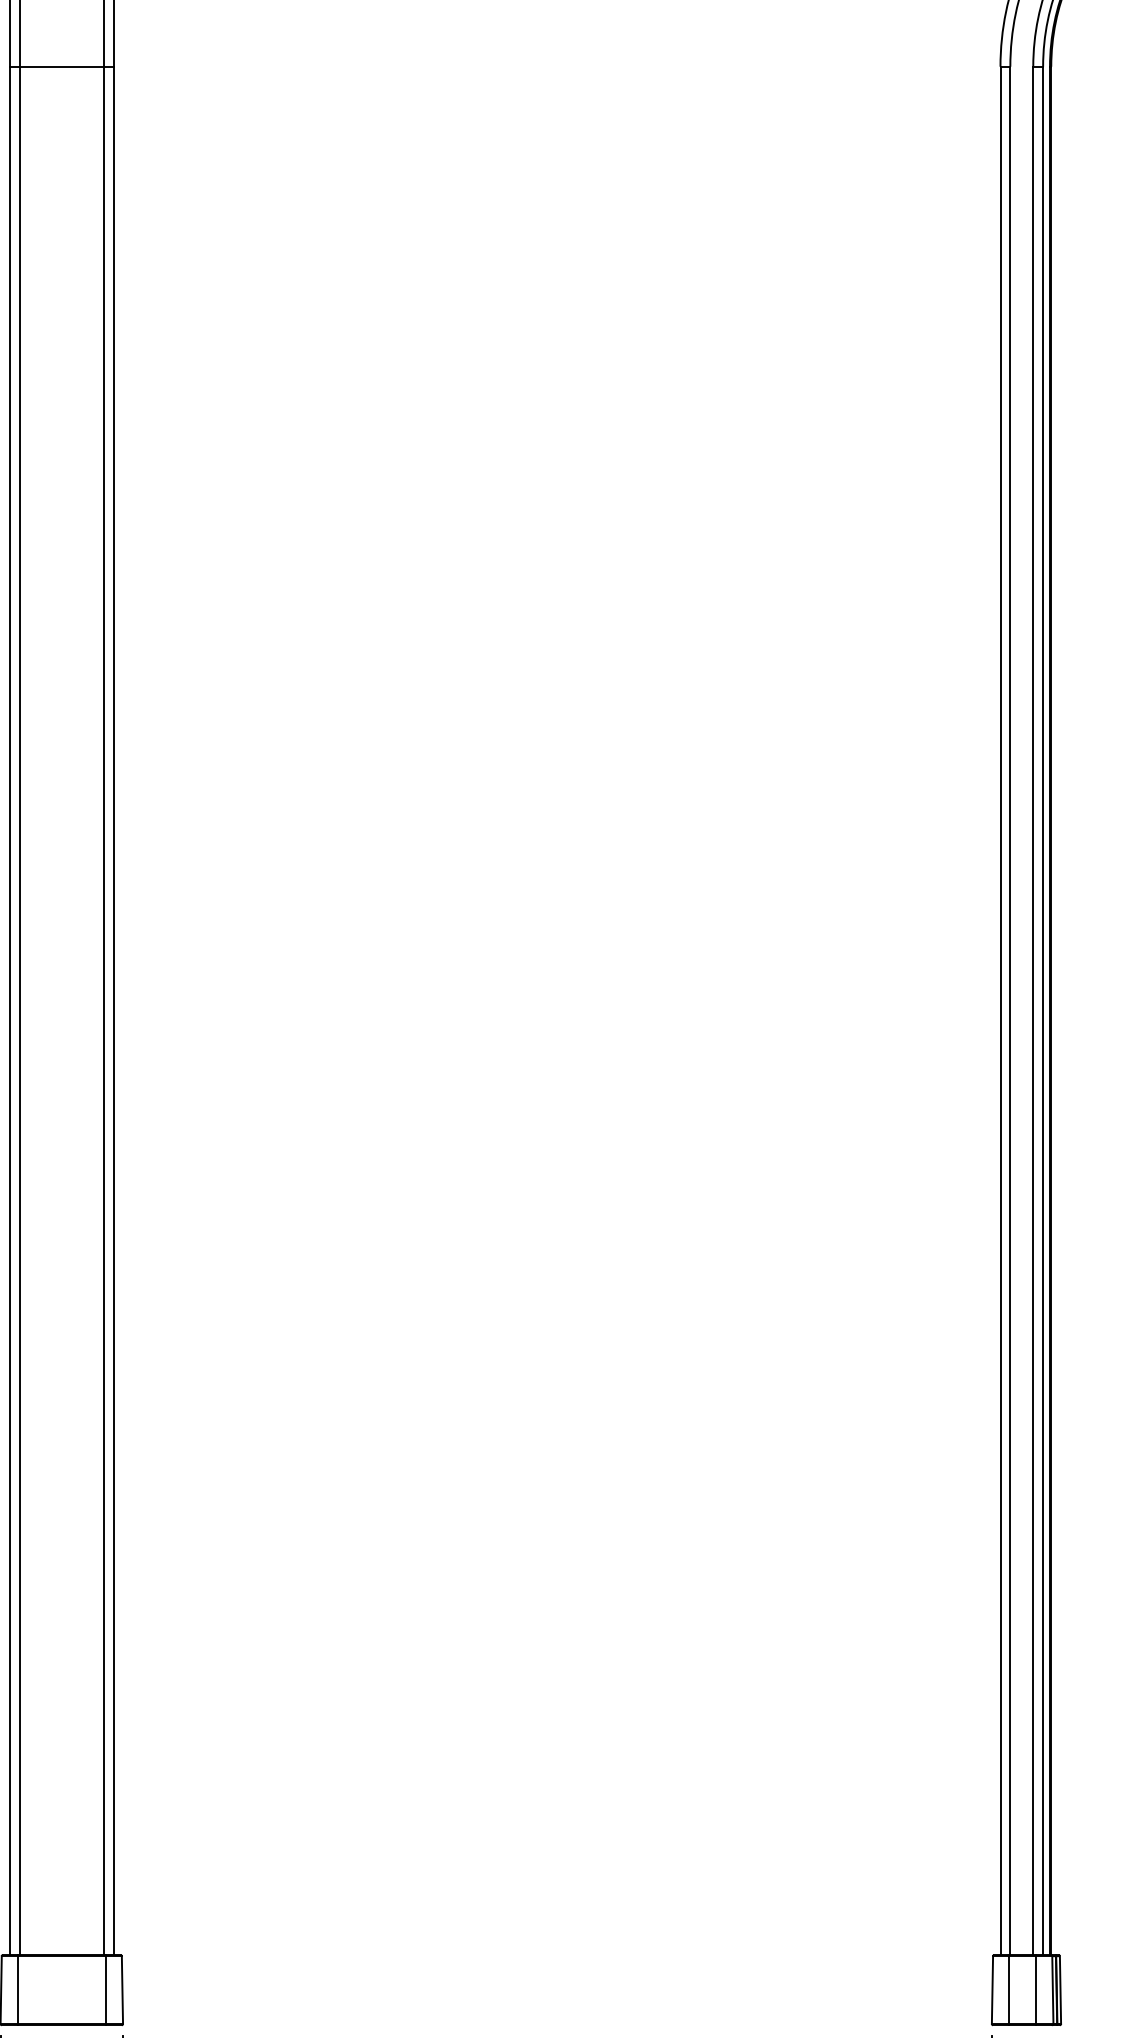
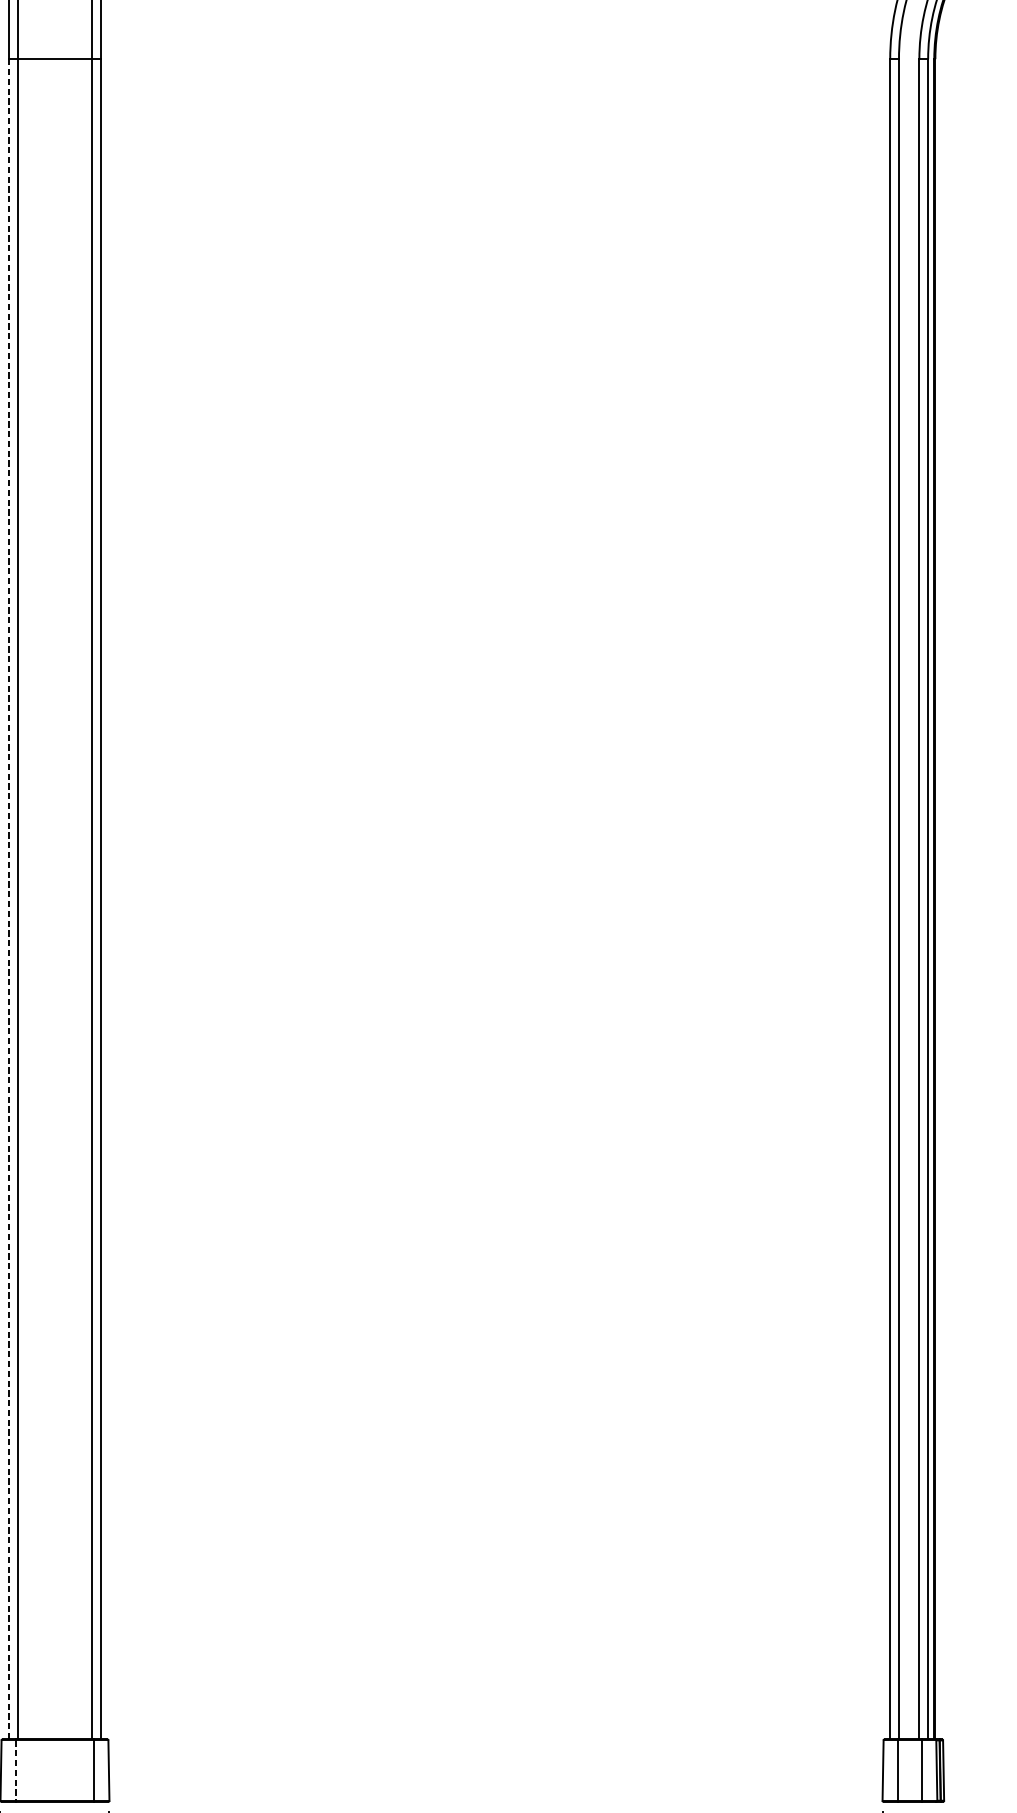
line: (10, 1011) -> (9, 899), solid -> dashed
line: (17, 1990) -> (15, 1770), solid -> dashed

